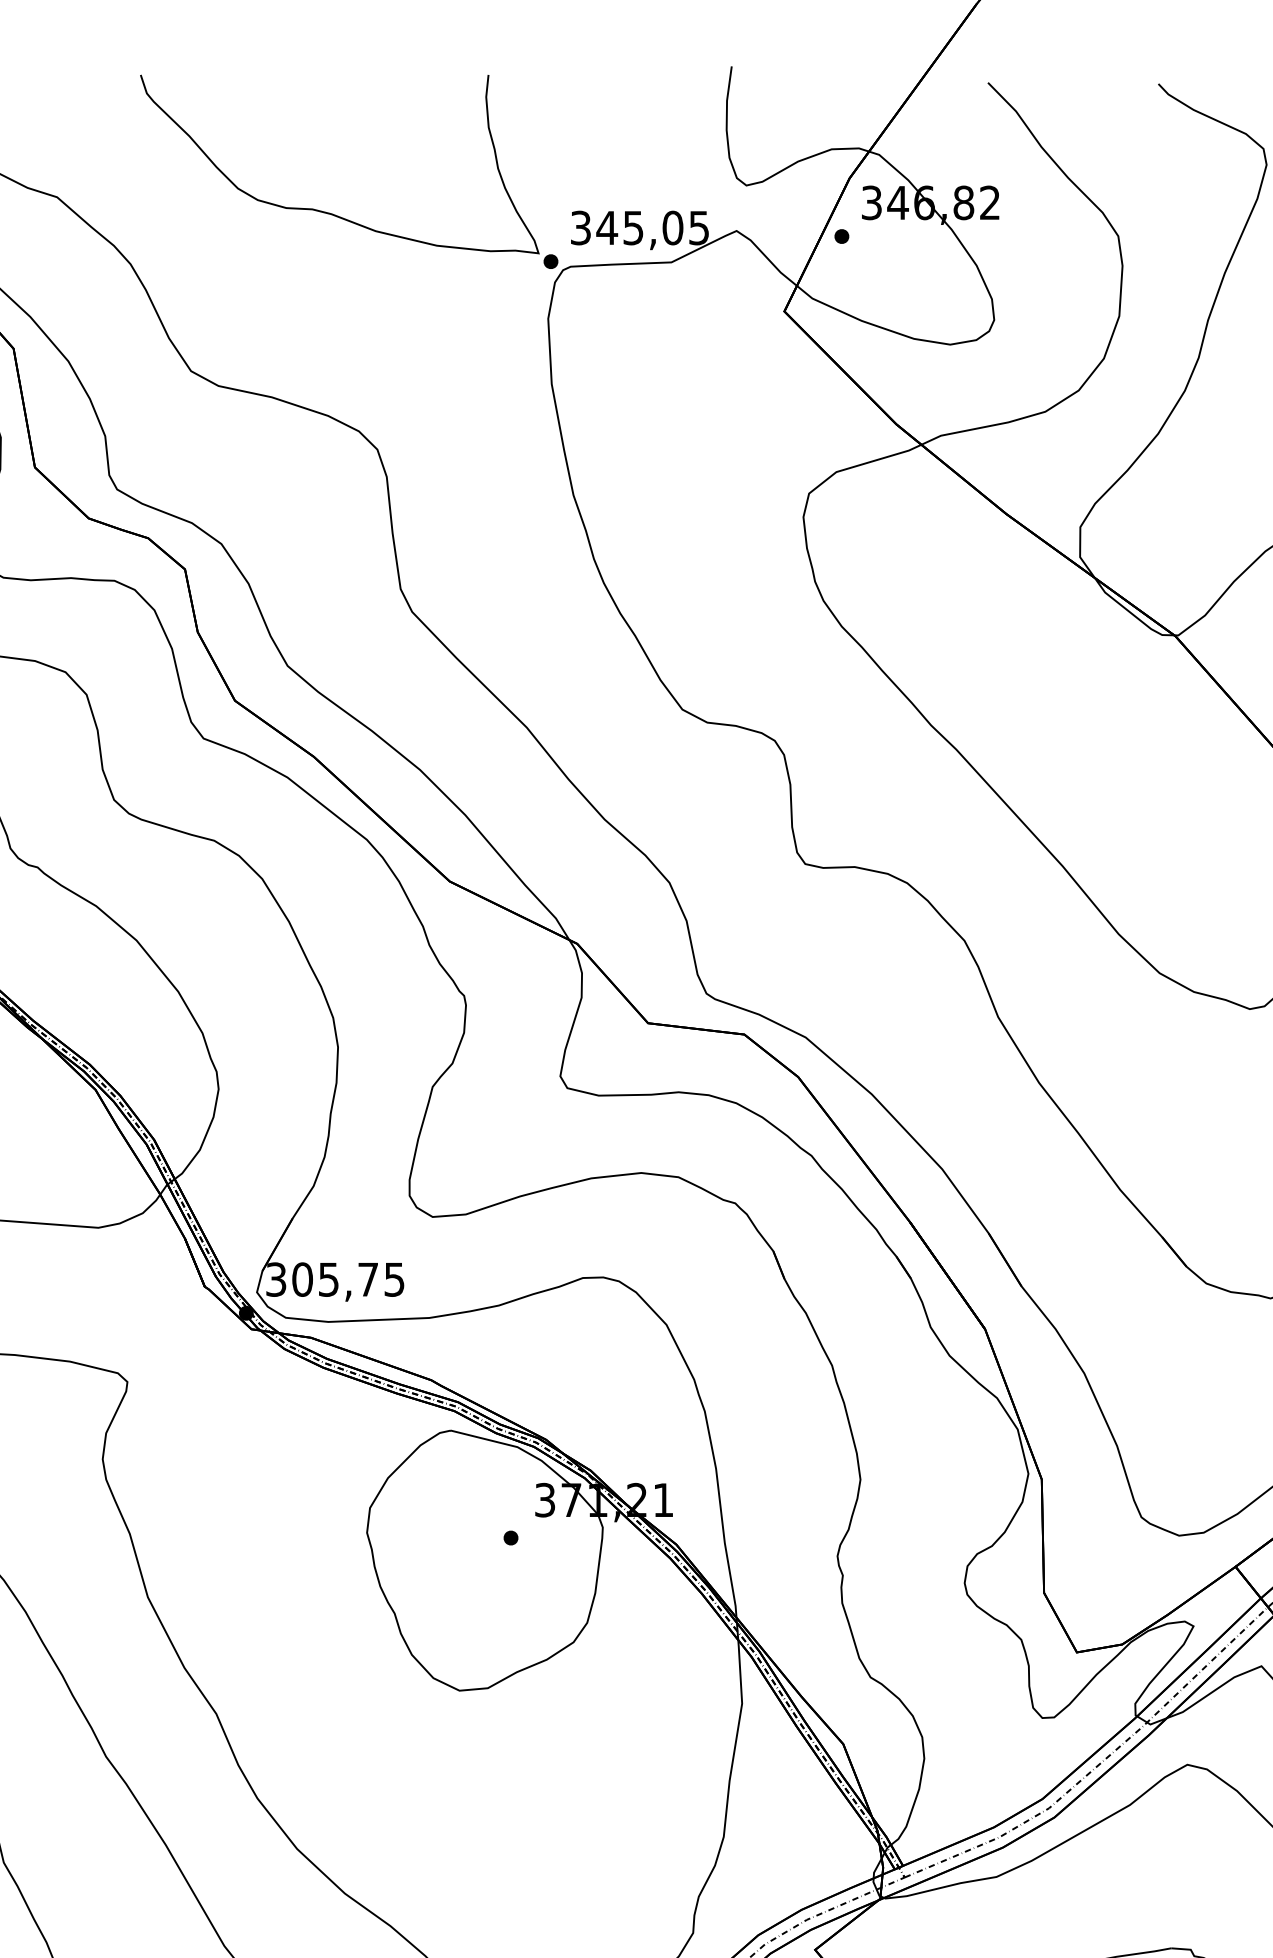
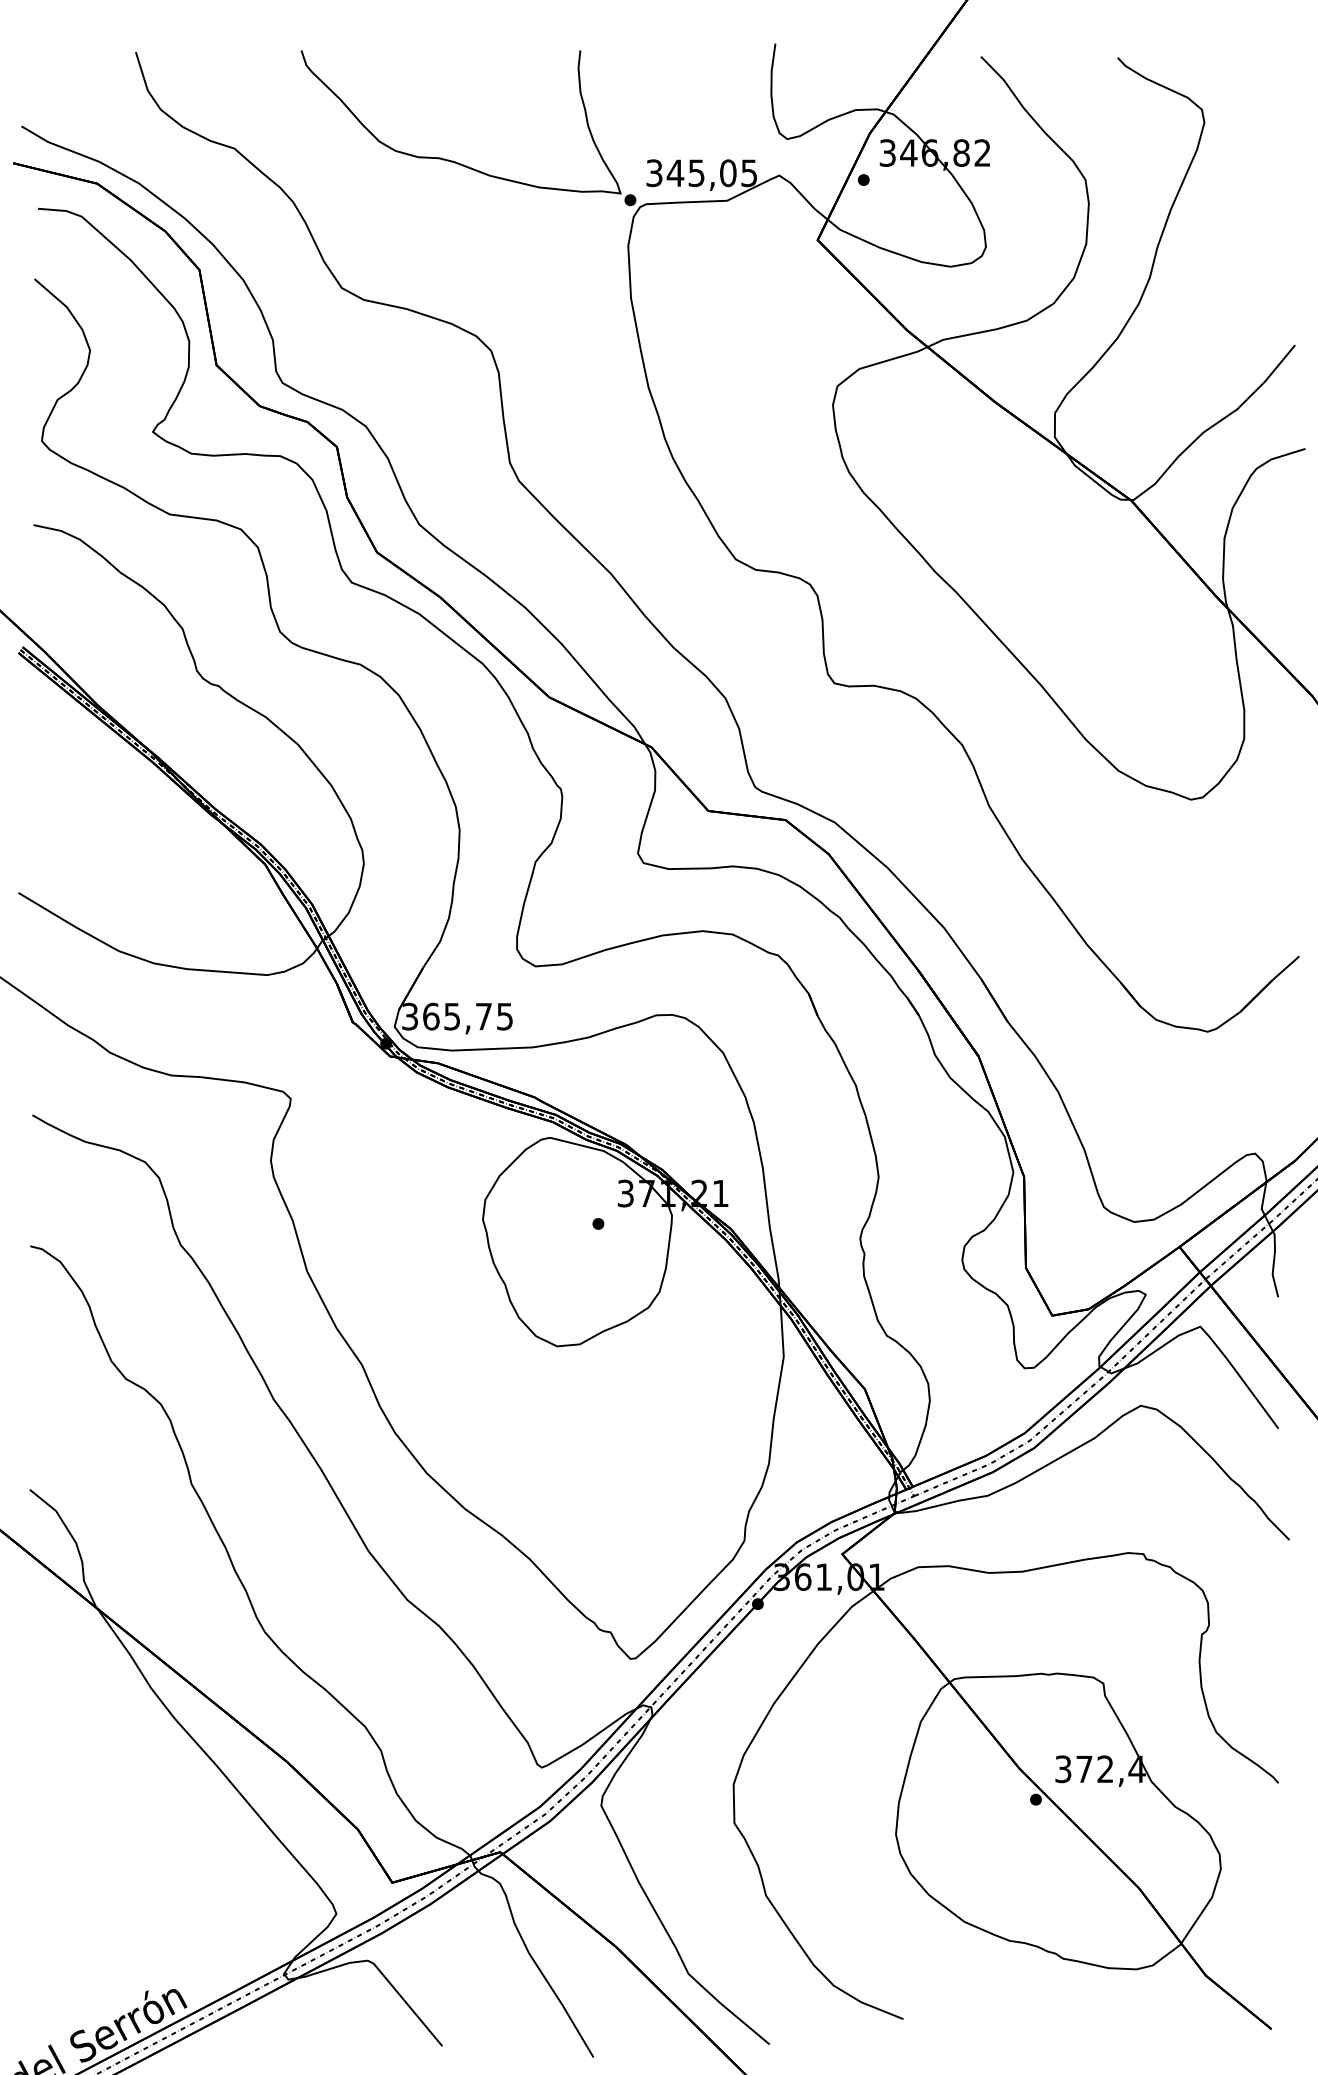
text: (302, 1279) -> (431, 1016), 305,75 -> 365,75

